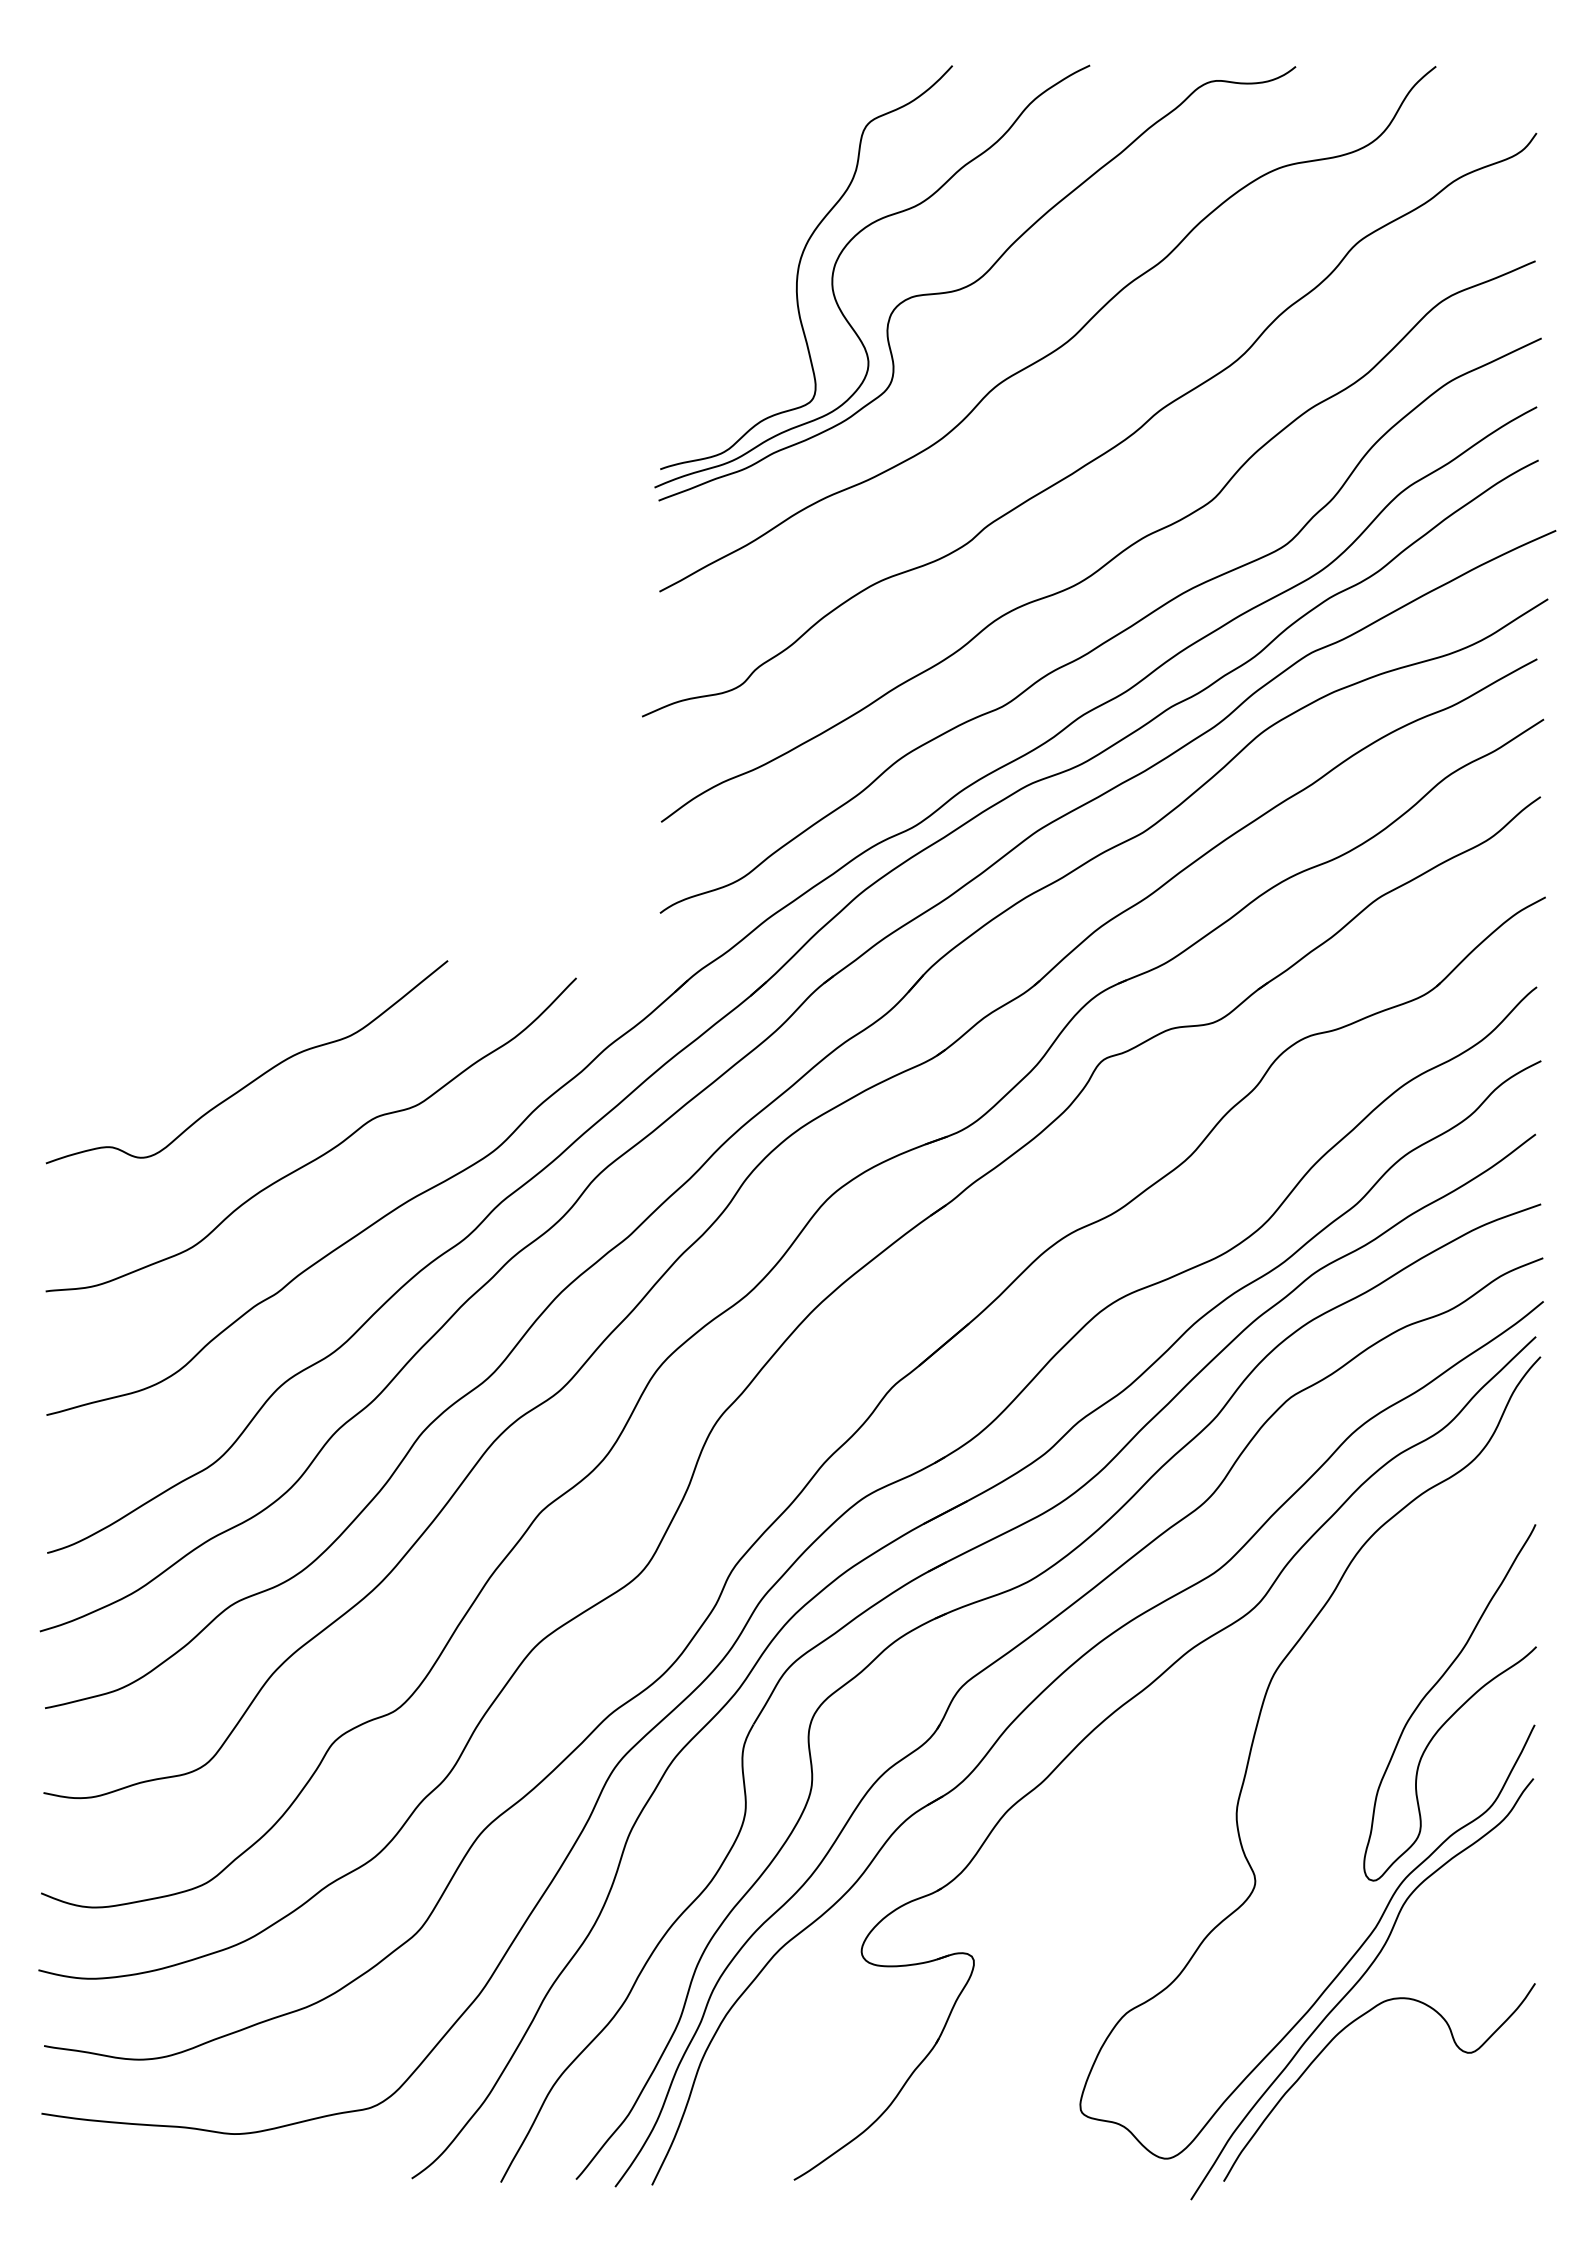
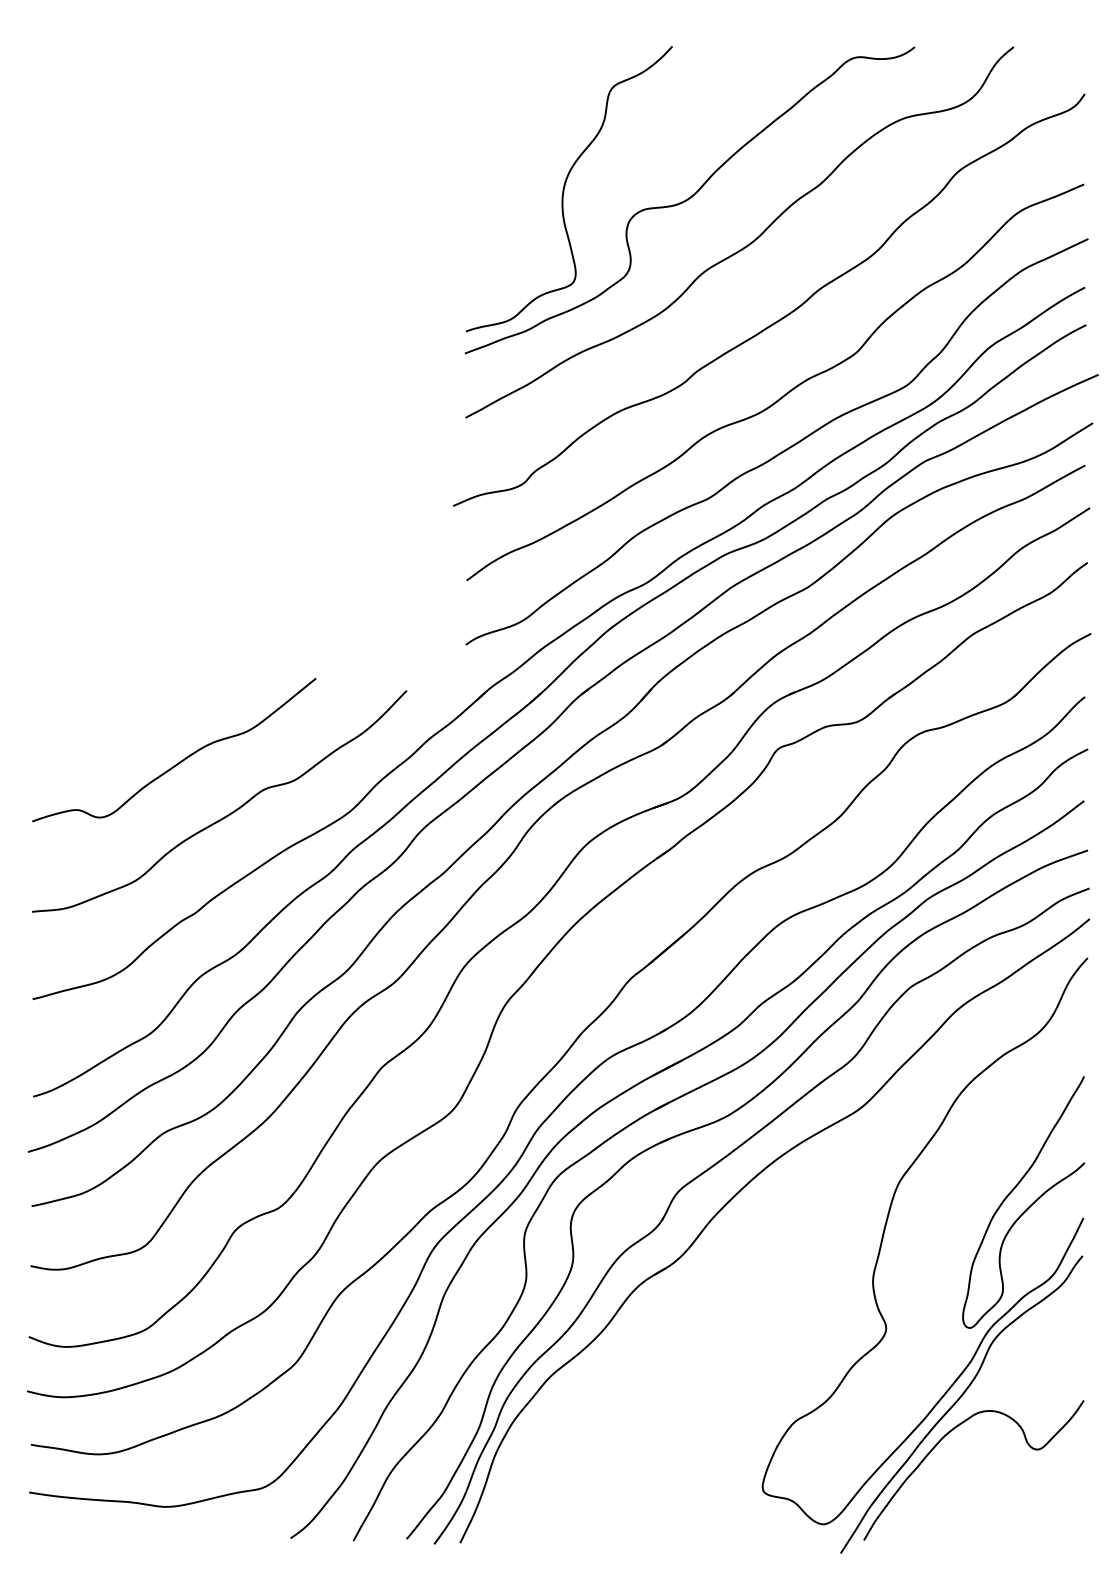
curve: (836, 264) -> (590, 186), removed
part: (1123, 1706) -> (793, 1205), removed

